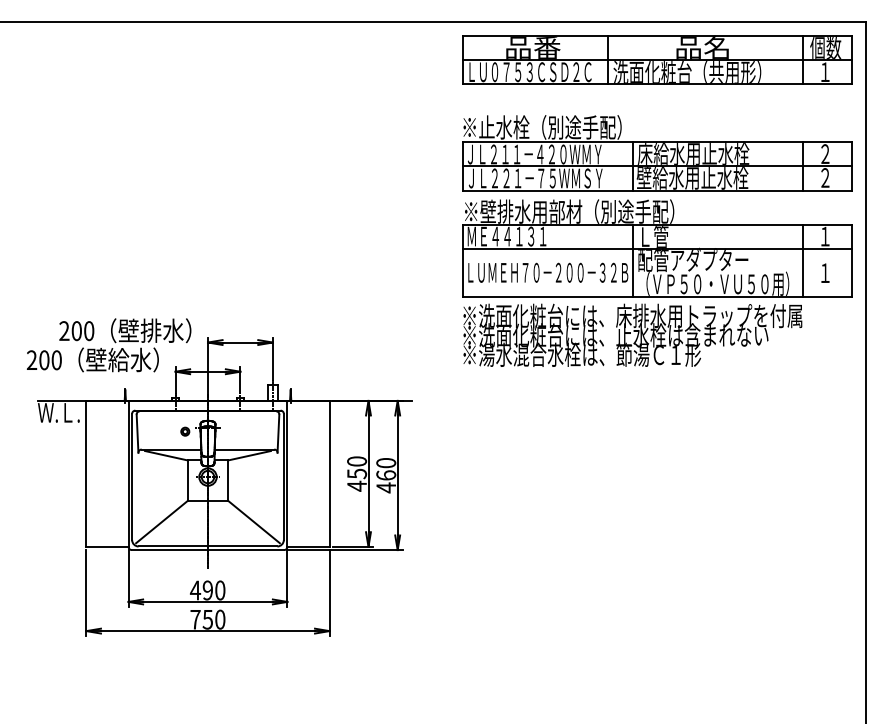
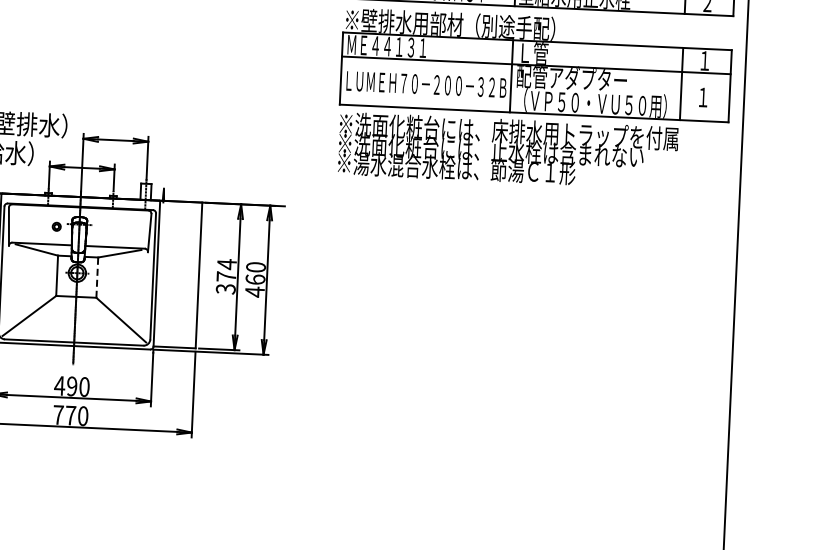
text: (357, 473) -> (226, 276), 450 -> 374
line: (228, 480) -> (97, 277), solid -> dashed
text: (207, 619) -> (70, 415), 750 -> 770

